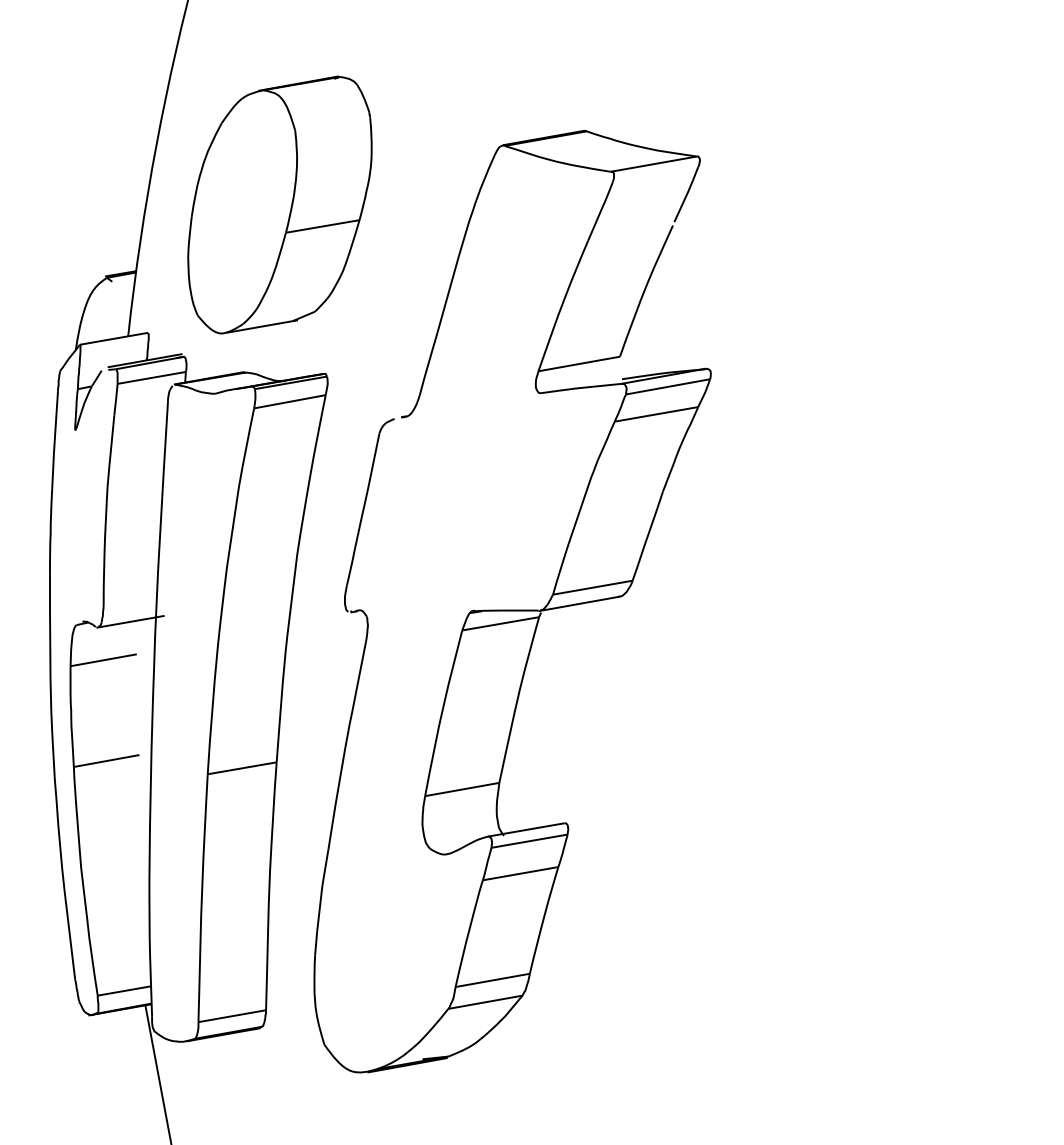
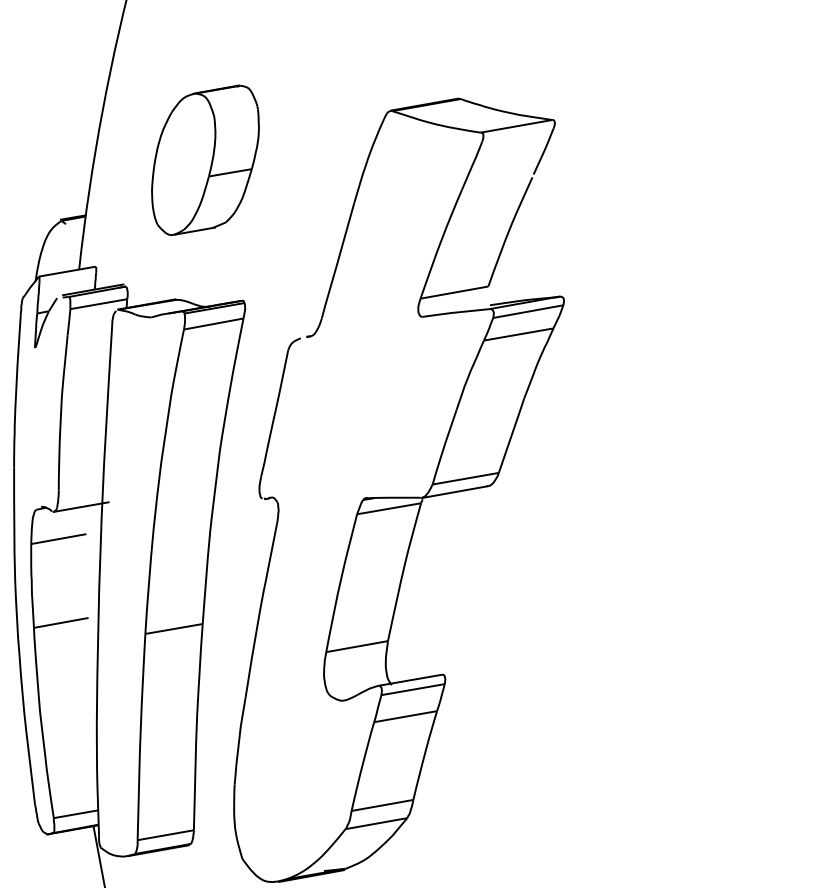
part: (279, 204) -> (205, 159), size x0.7

